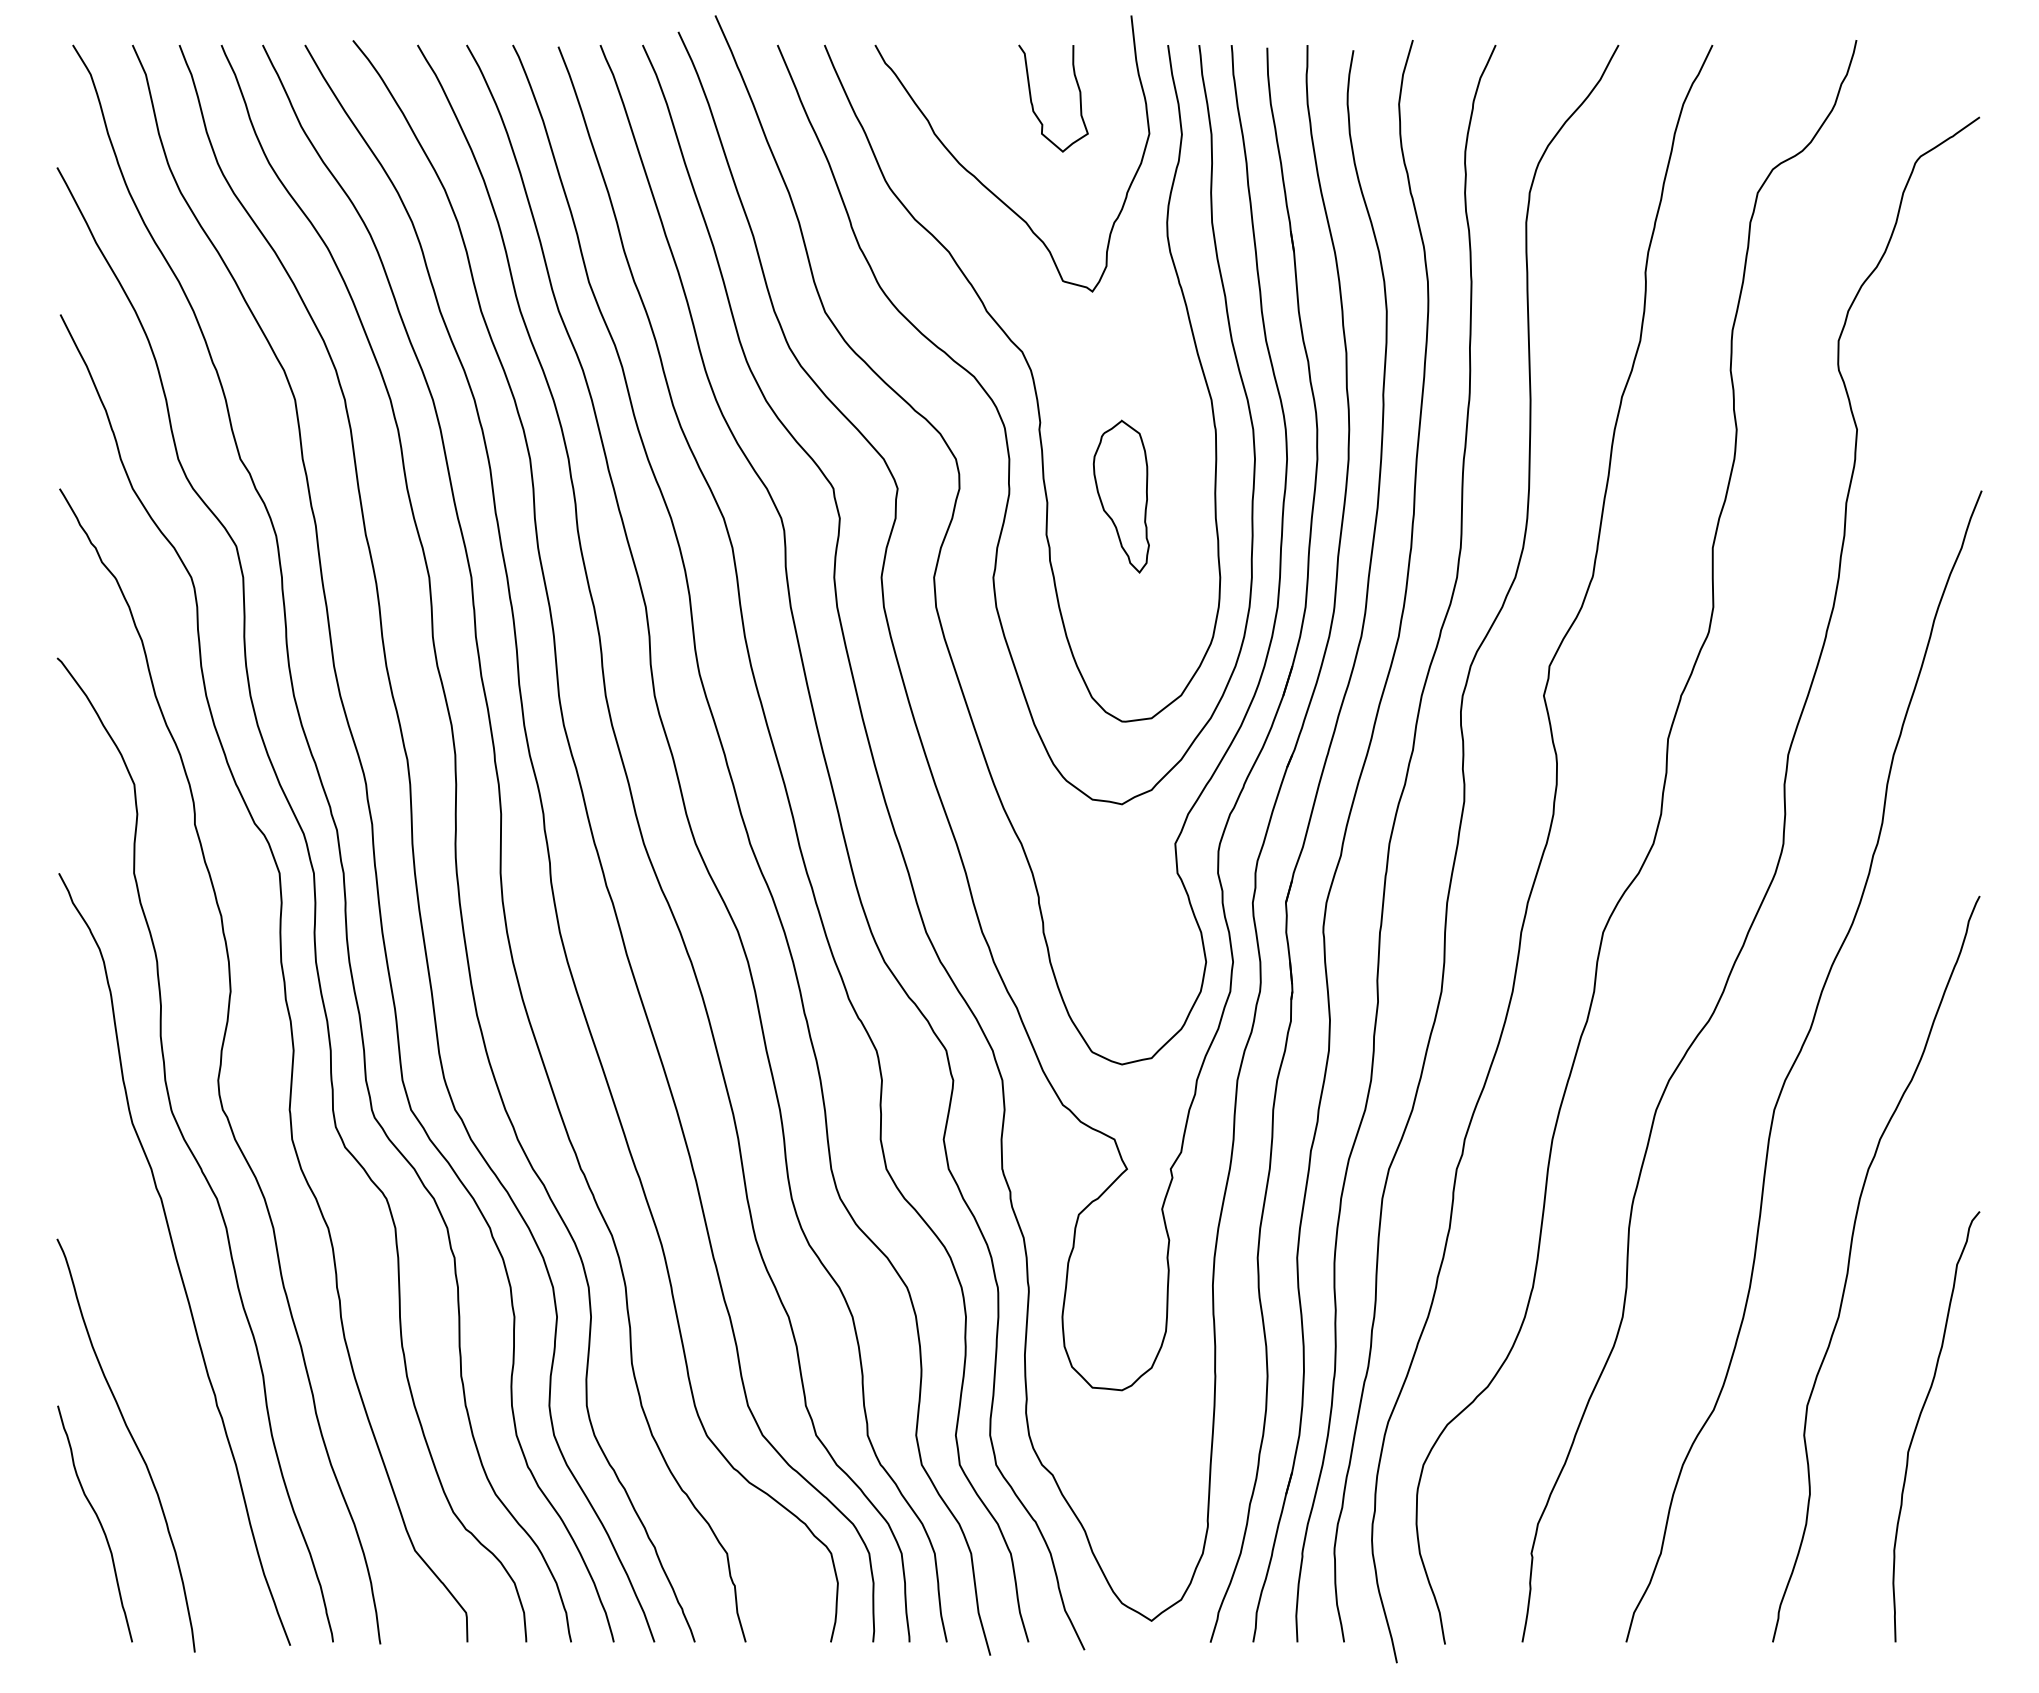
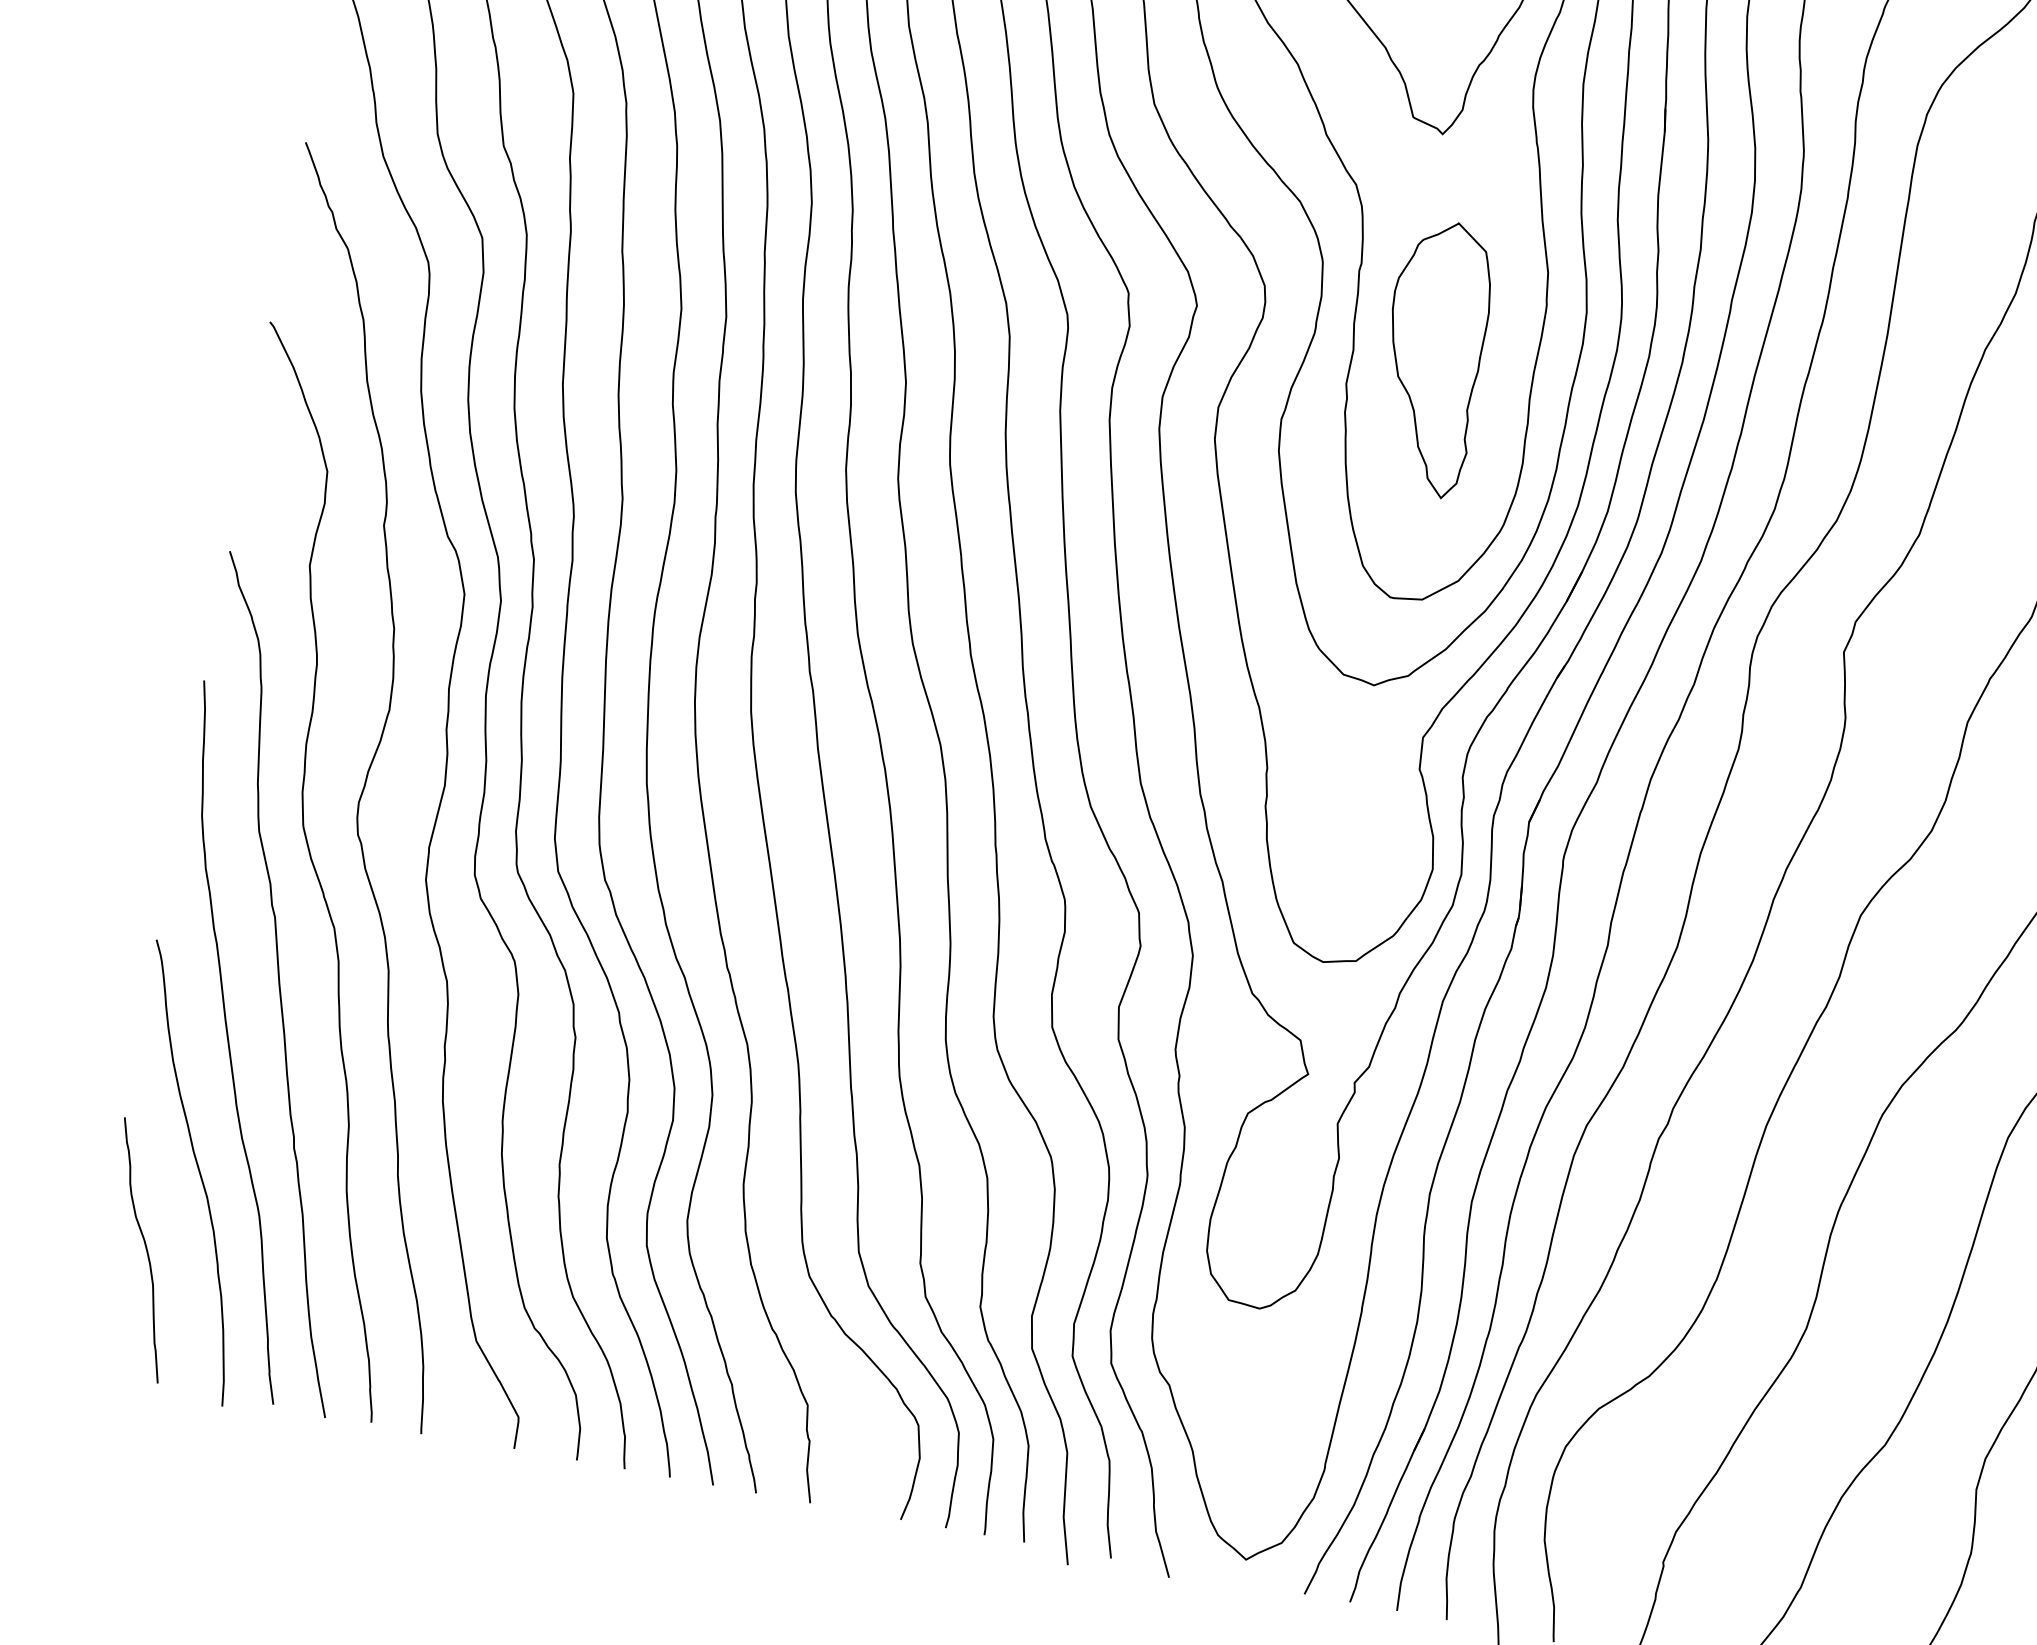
part: (1121, 496) -> (1433, 357), size x1.67
curve: (140, 1318) -> (229, 1040), added

